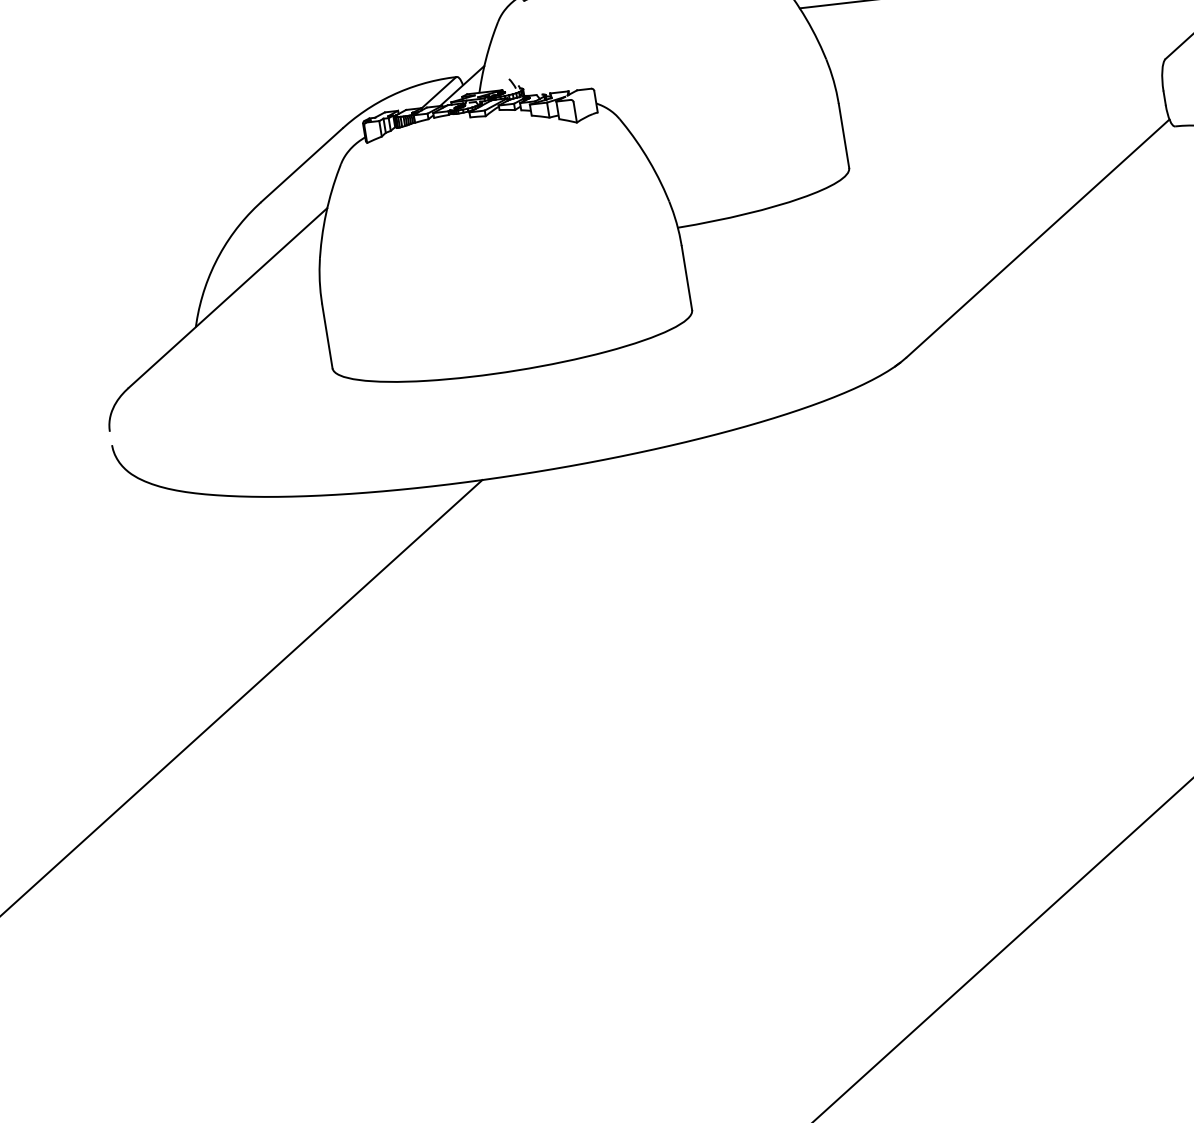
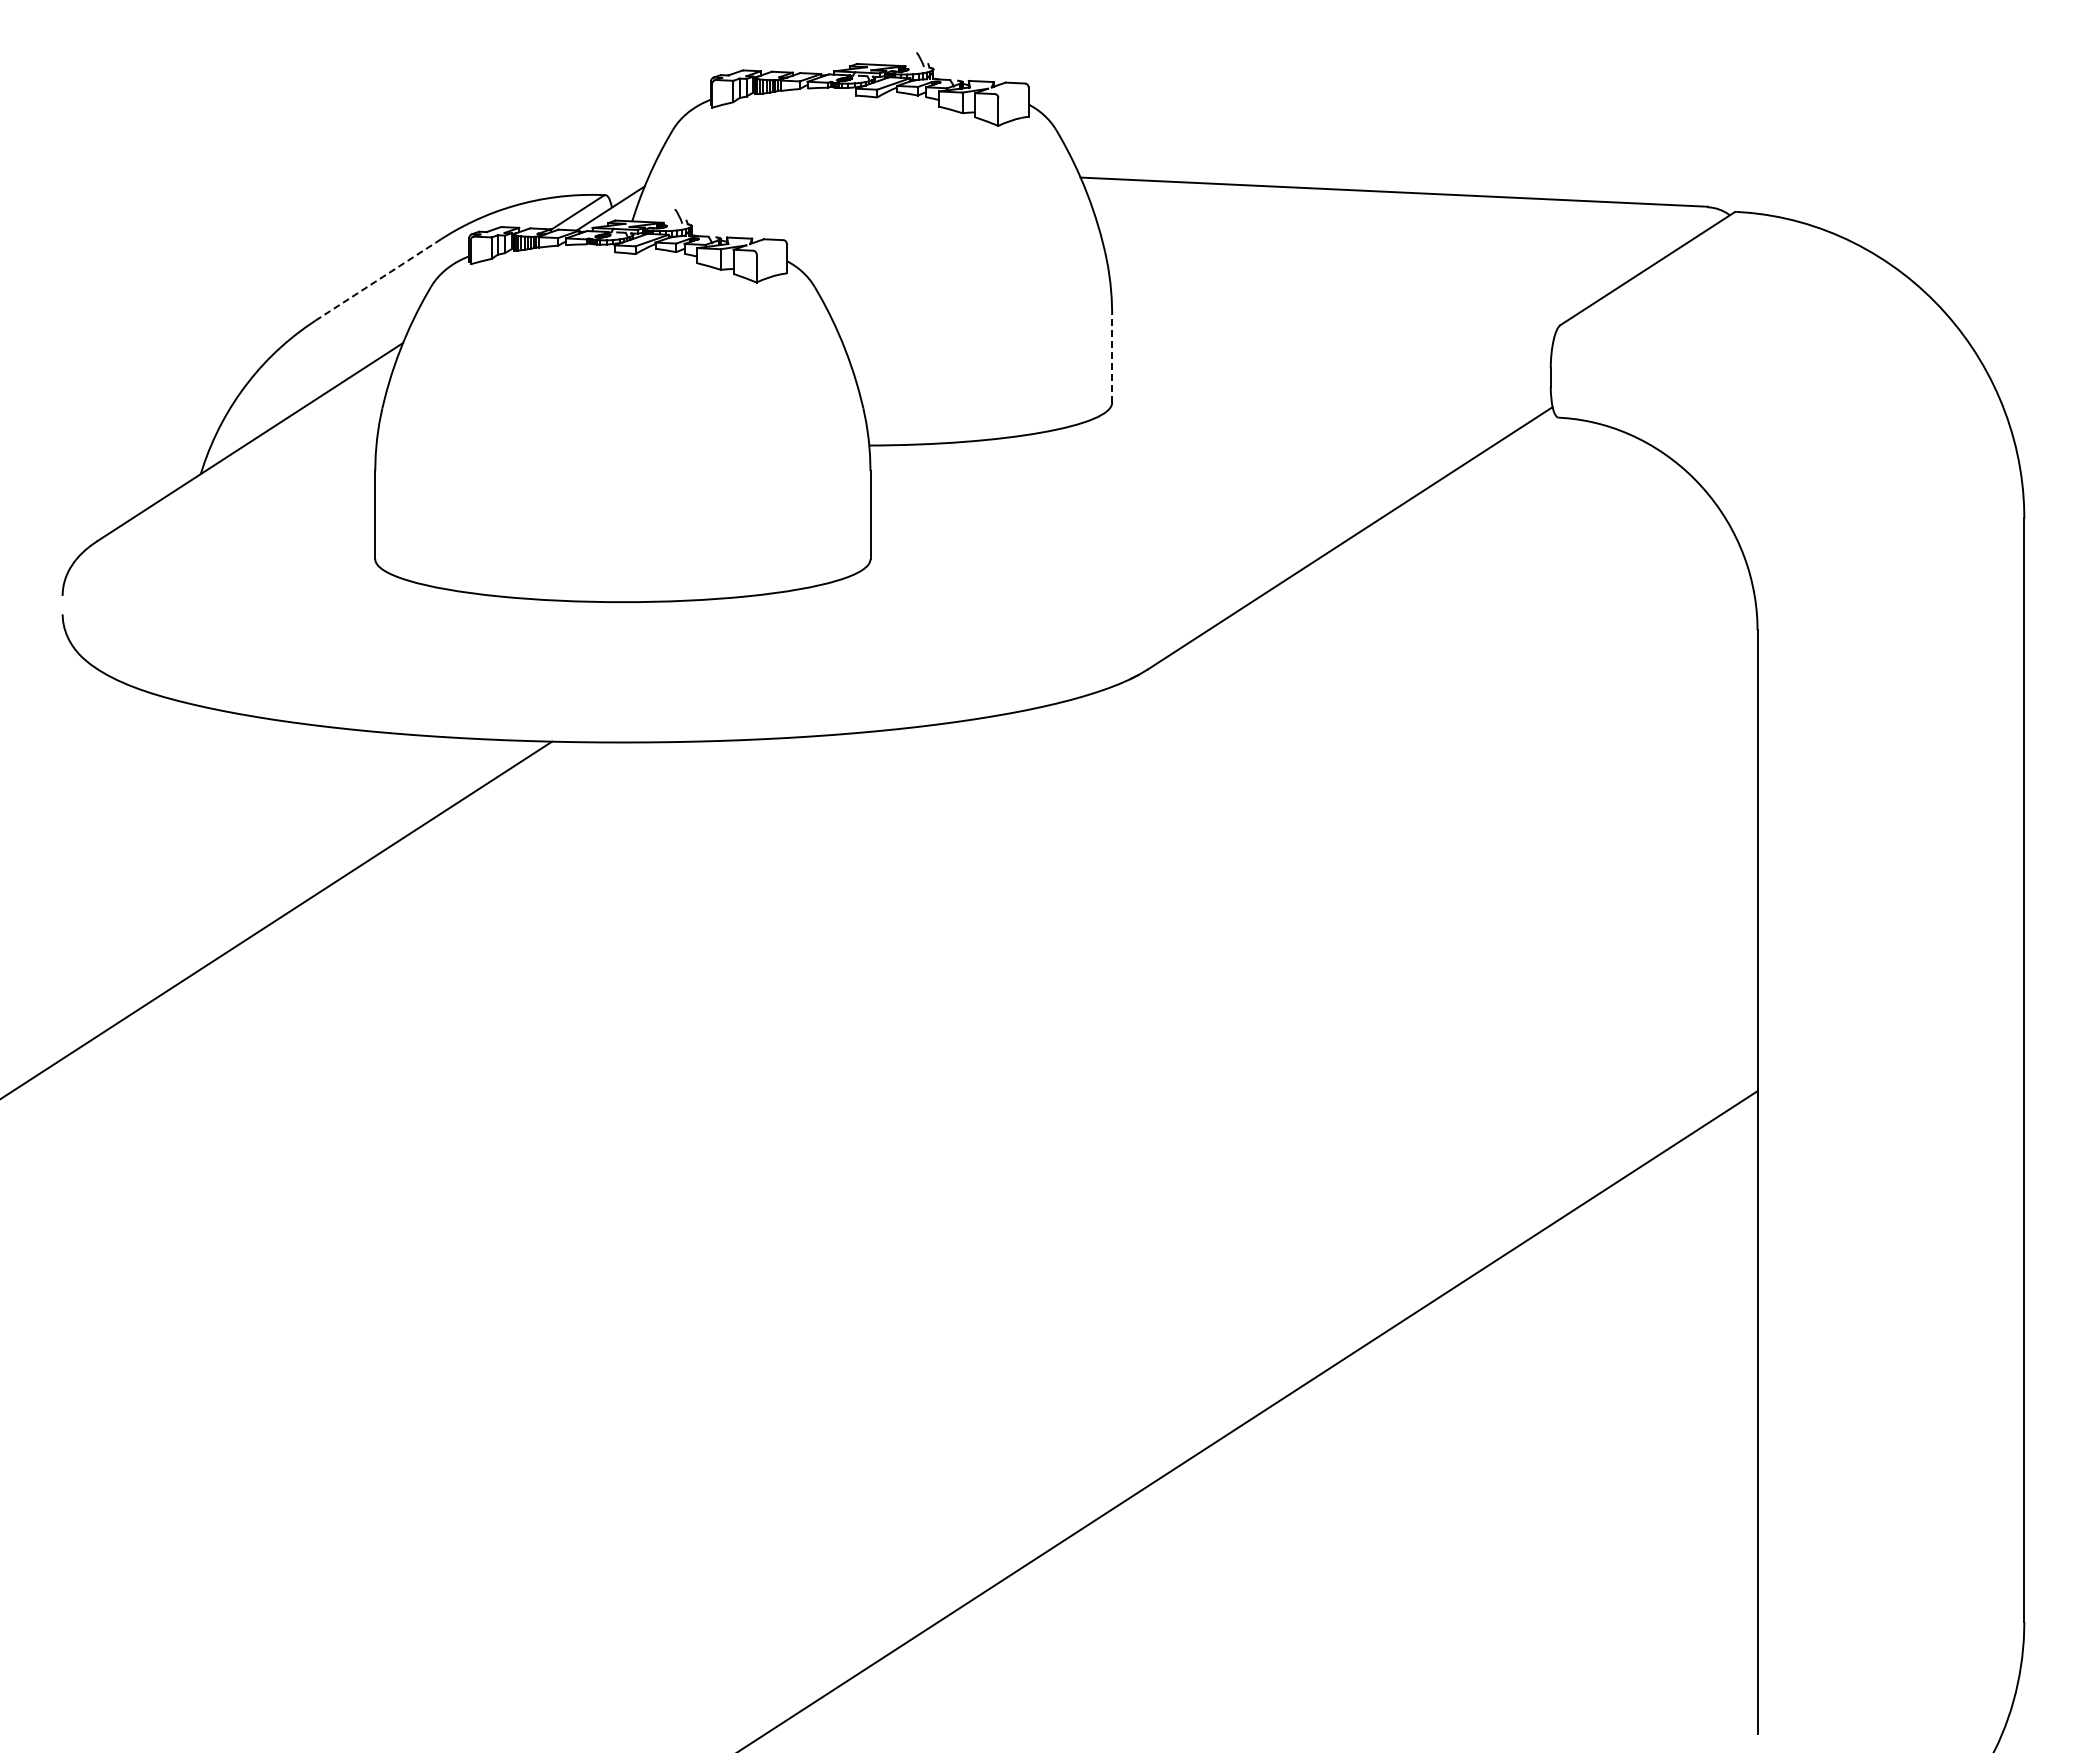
line: (844, 135) -> (1112, 357), solid -> dashed
line: (302, 164) -> (378, 279), solid -> dashed

